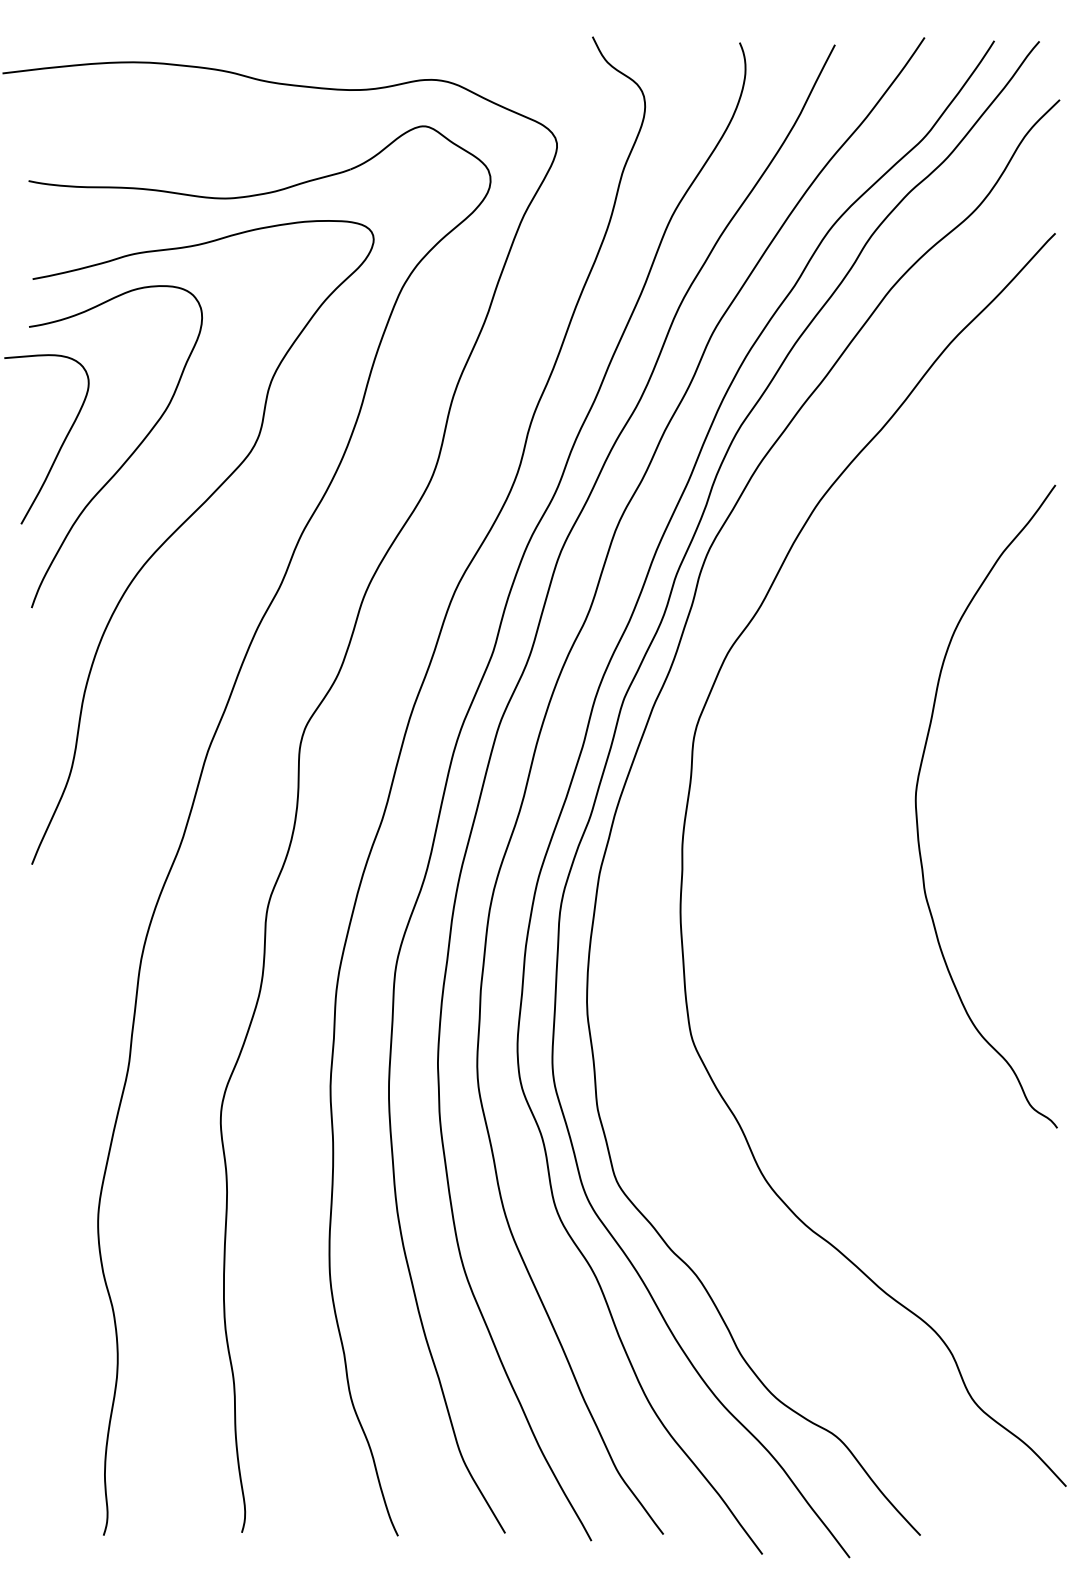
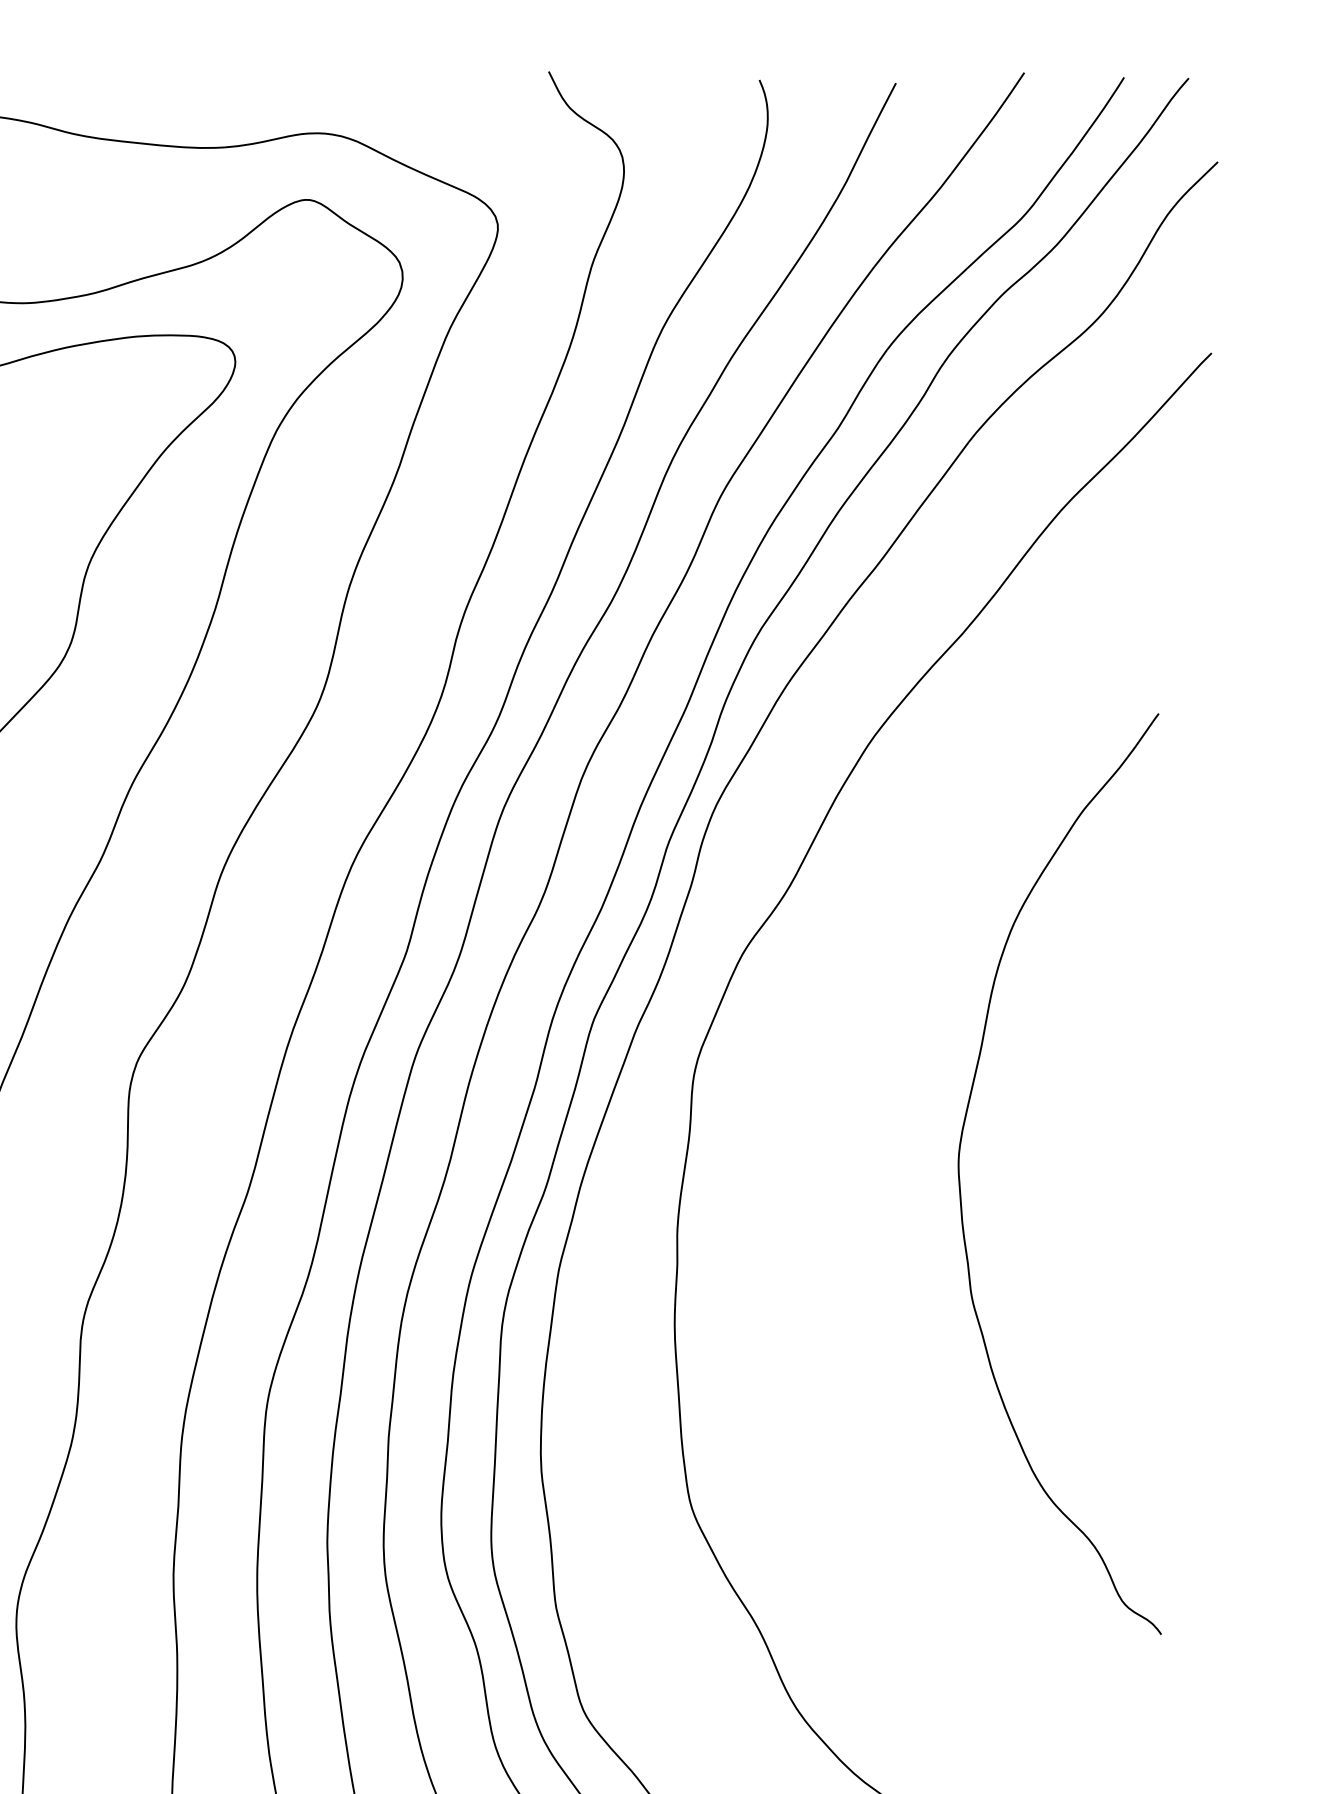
curve: (917, 810) -> (961, 1179), moved

